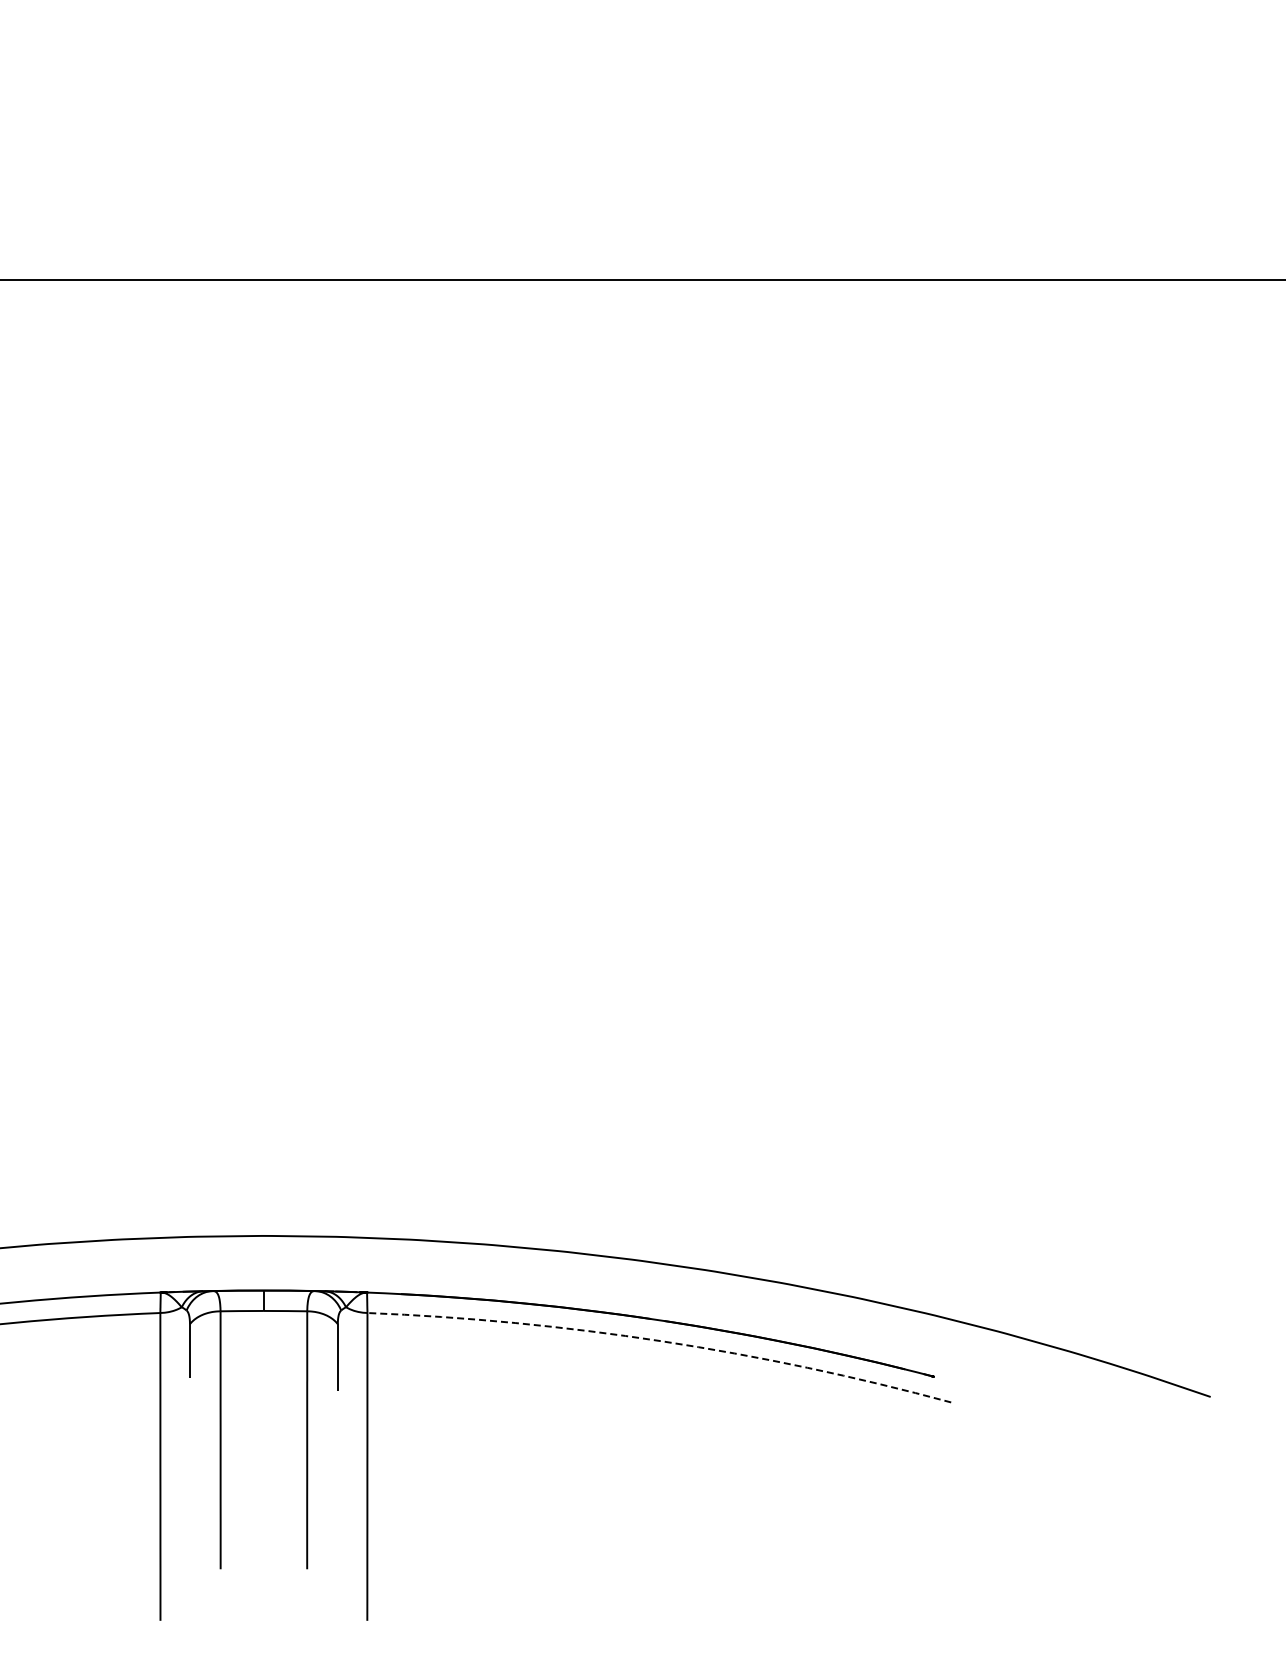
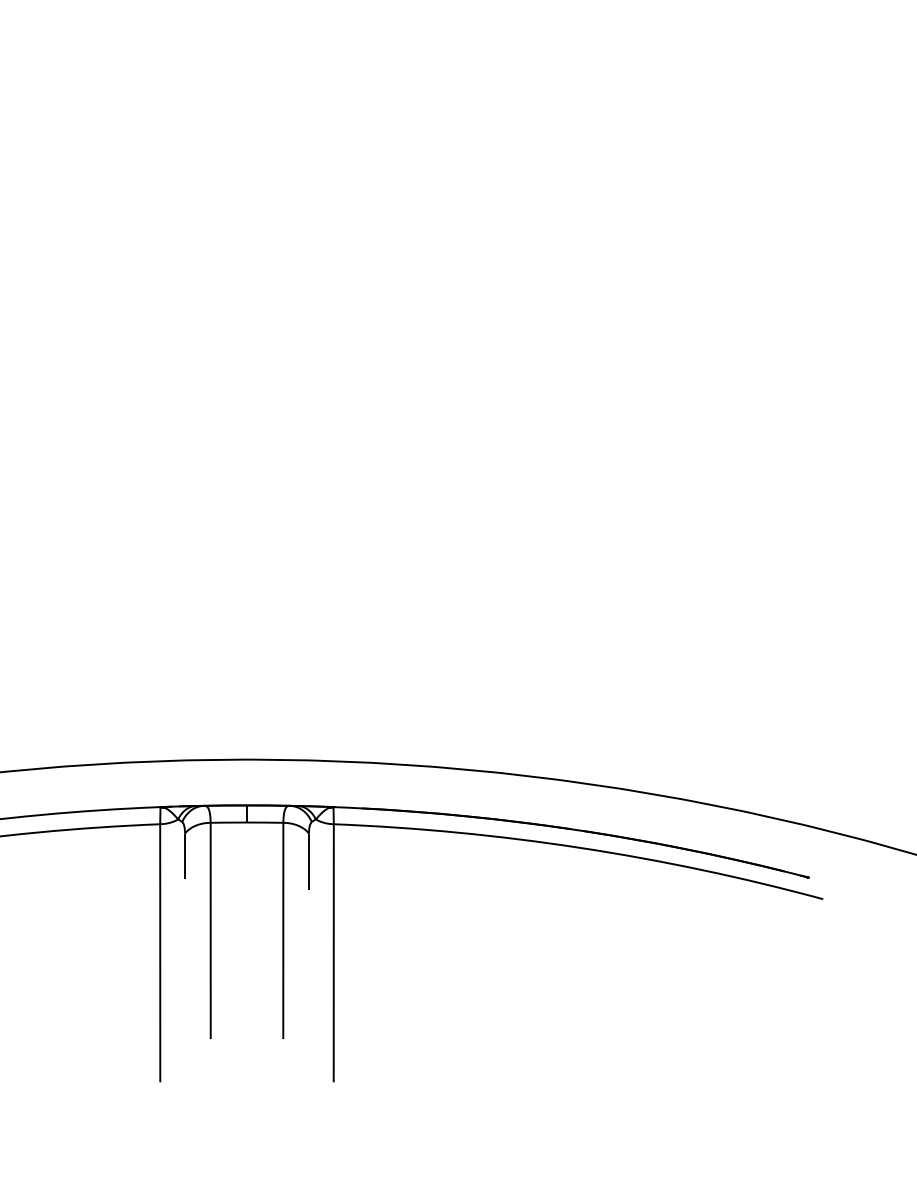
arc: (661, 1341) -> (580, 848), dashed -> solid

